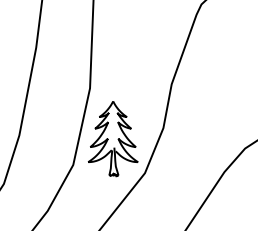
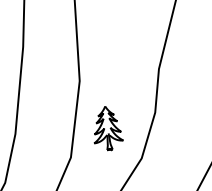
part: (113, 139) -> (107, 128), size x0.6

